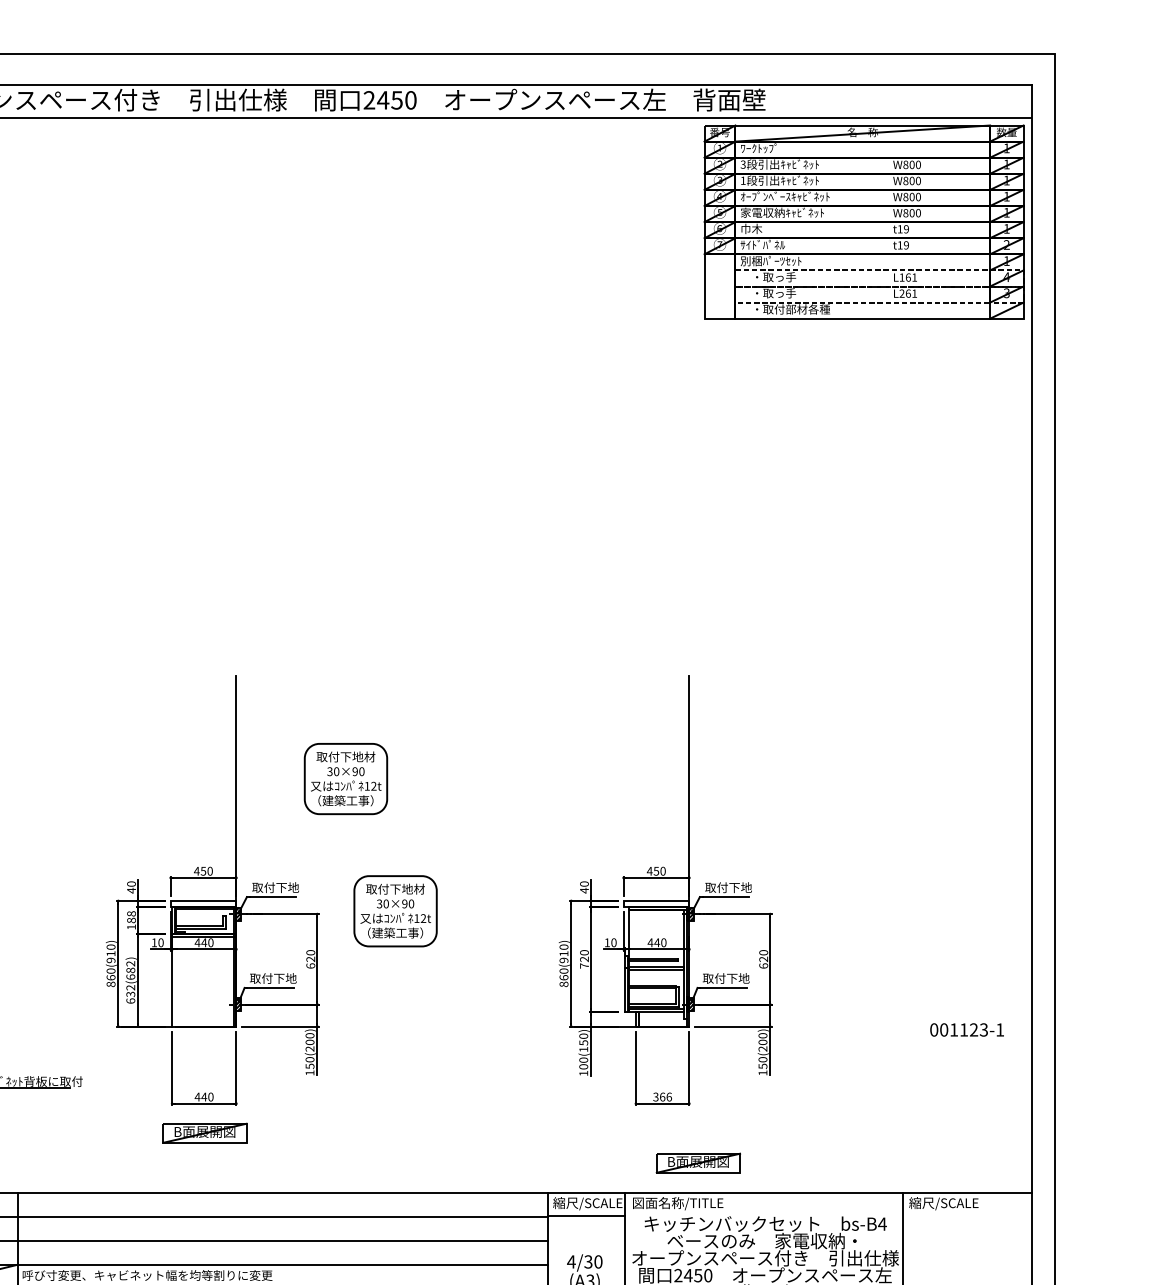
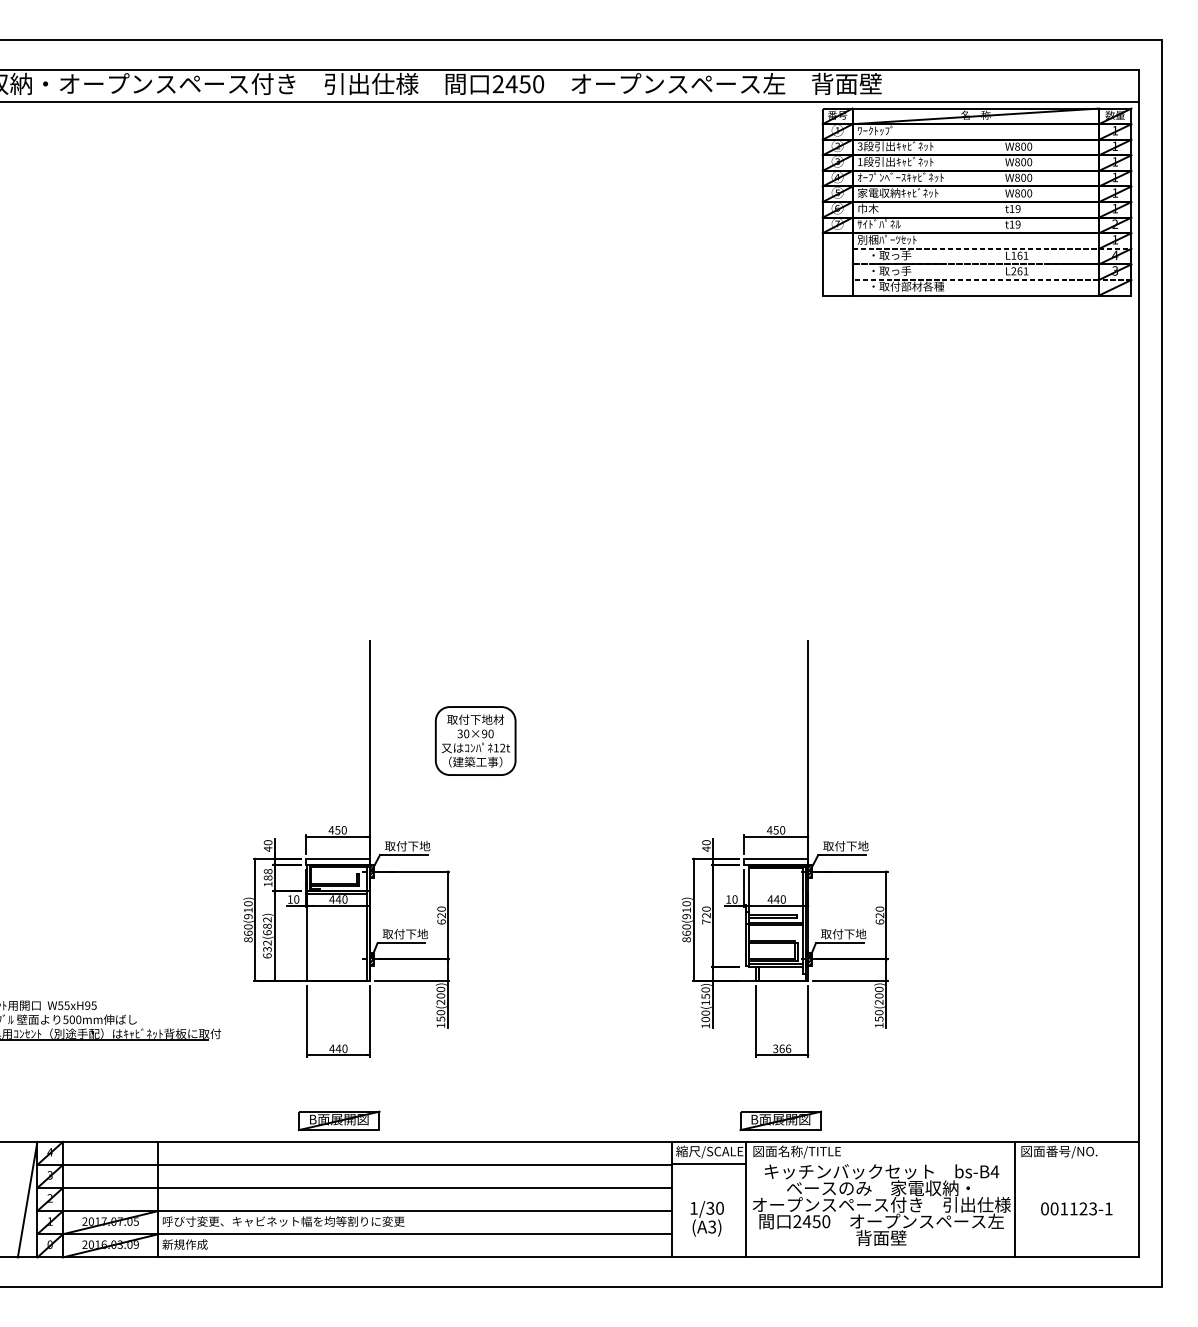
part: (395, 910) -> (523, 868), removed
text: (966, 1029) -> (1076, 1208), moved
part: (204, 1132) -> (338, 1120), moved
part: (698, 1162) -> (780, 1120), moved
text: (948, 1203) -> (1058, 1151), 縮尺/SCALE -> 図面番号/NO.
text: (571, 1262) -> (693, 1208), 4/30 -> 1/30

